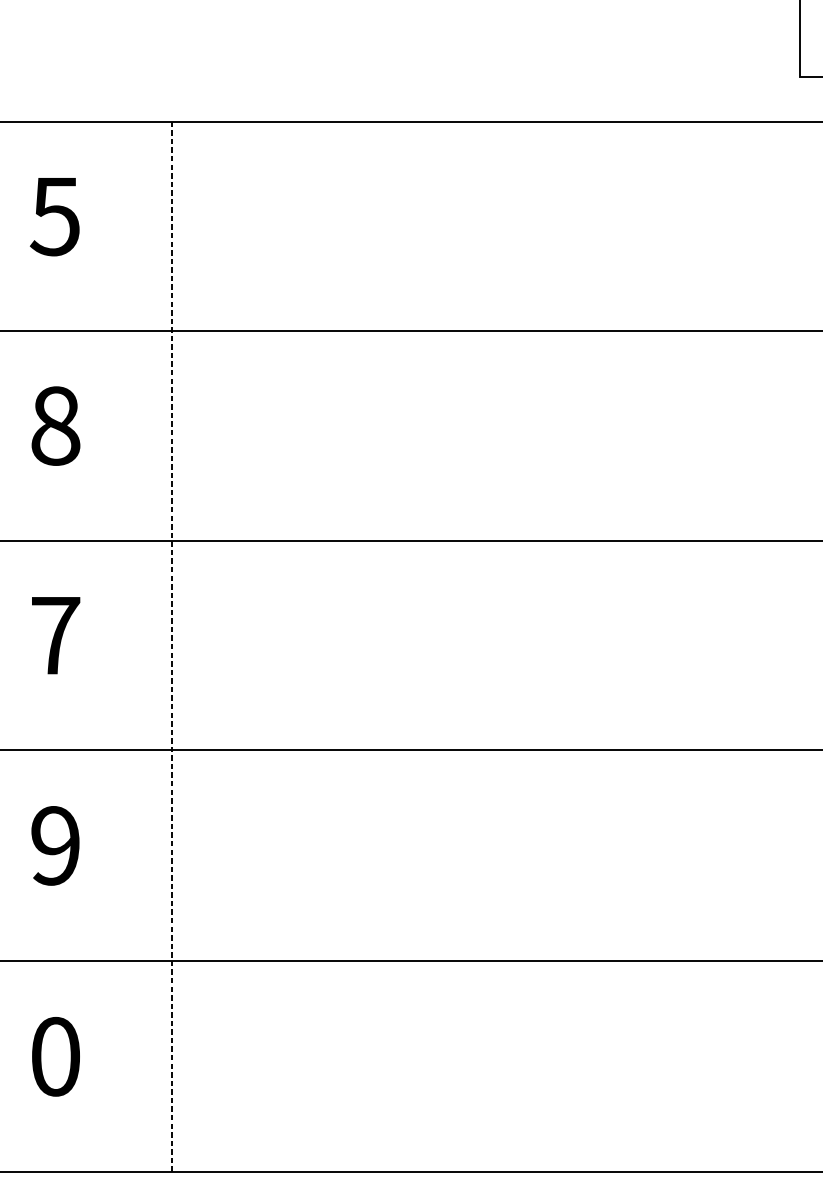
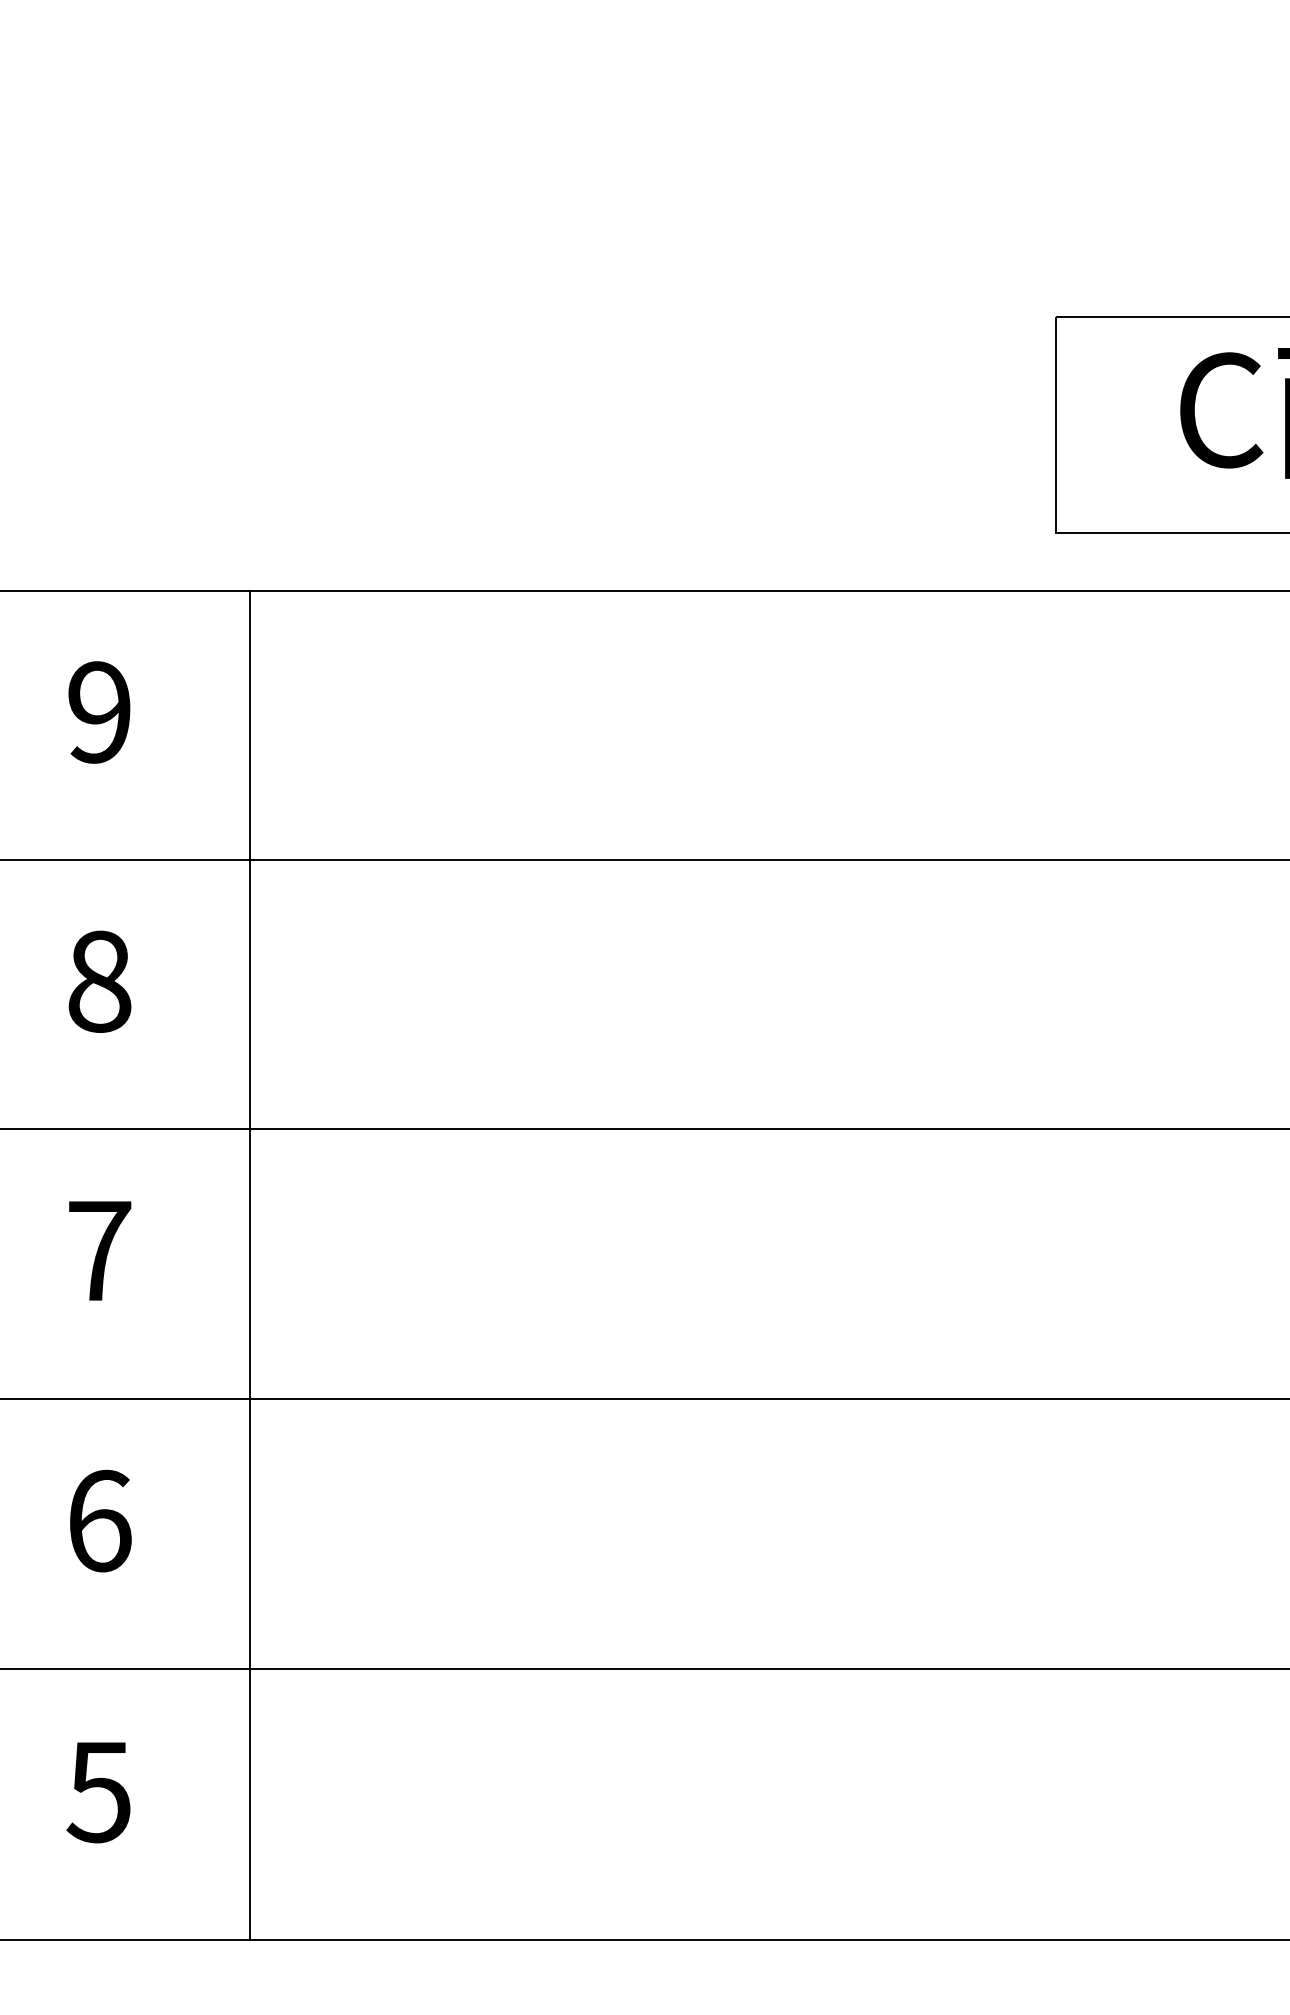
text: (54, 216) -> (98, 712), 5 -> 9
line: (172, 646) -> (249, 1265), dashed -> solid
text: (55, 845) -> (99, 1520), 9 -> 6
text: (54, 1056) -> (98, 1791), 0 -> 5

